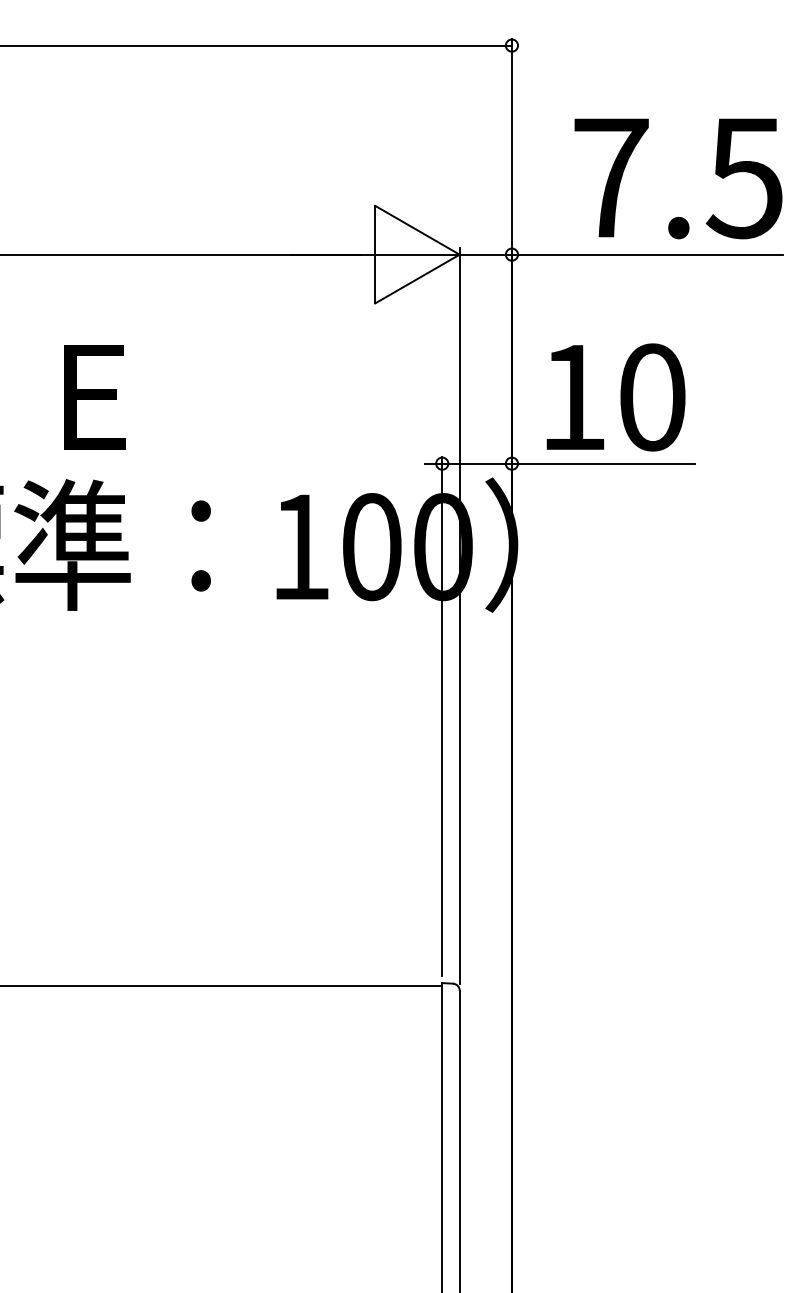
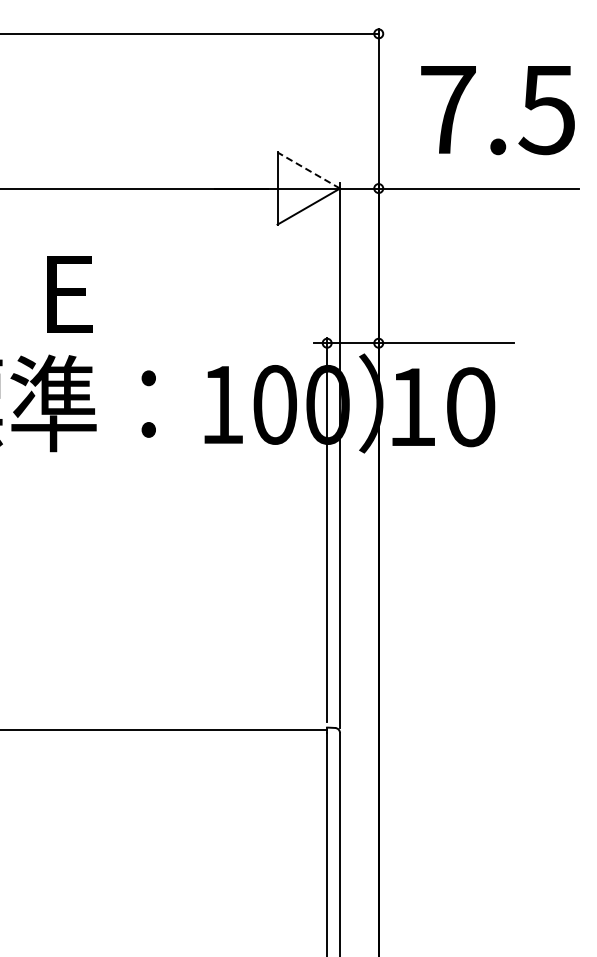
text: (677, 178) -> (497, 110), moved
line: (417, 230) -> (308, 170), solid -> dashed
text: (615, 397) -> (443, 407), moved

